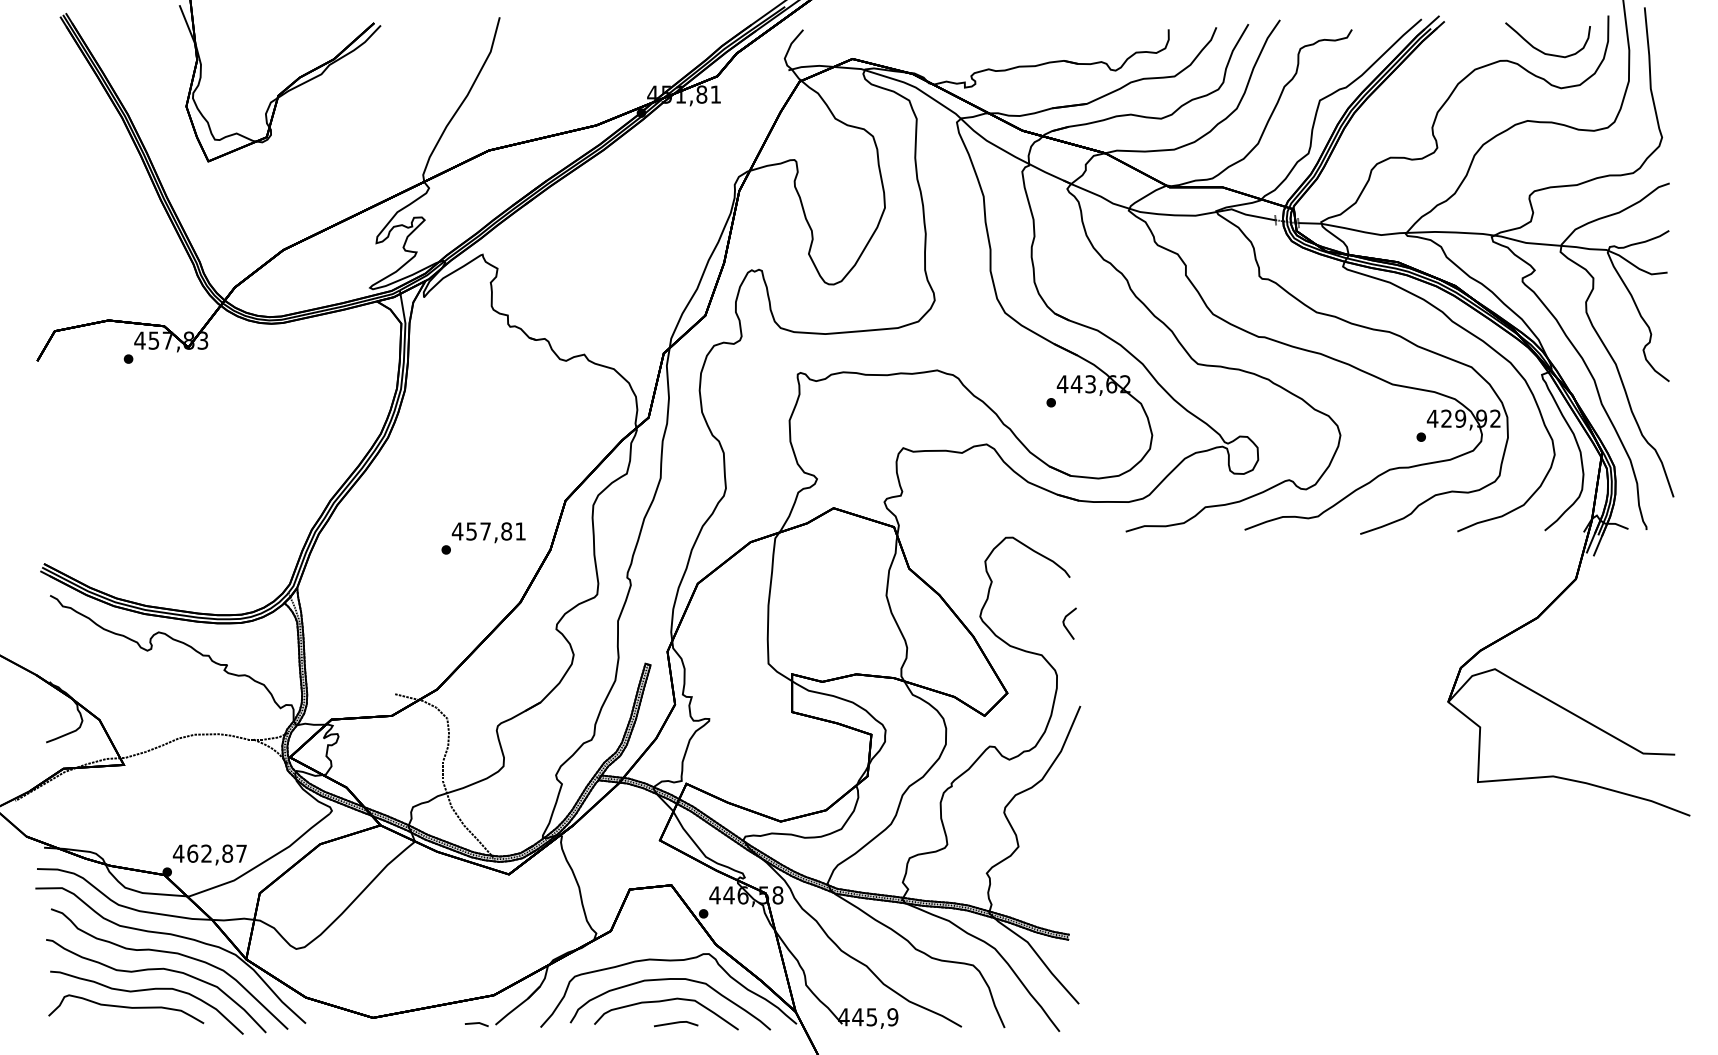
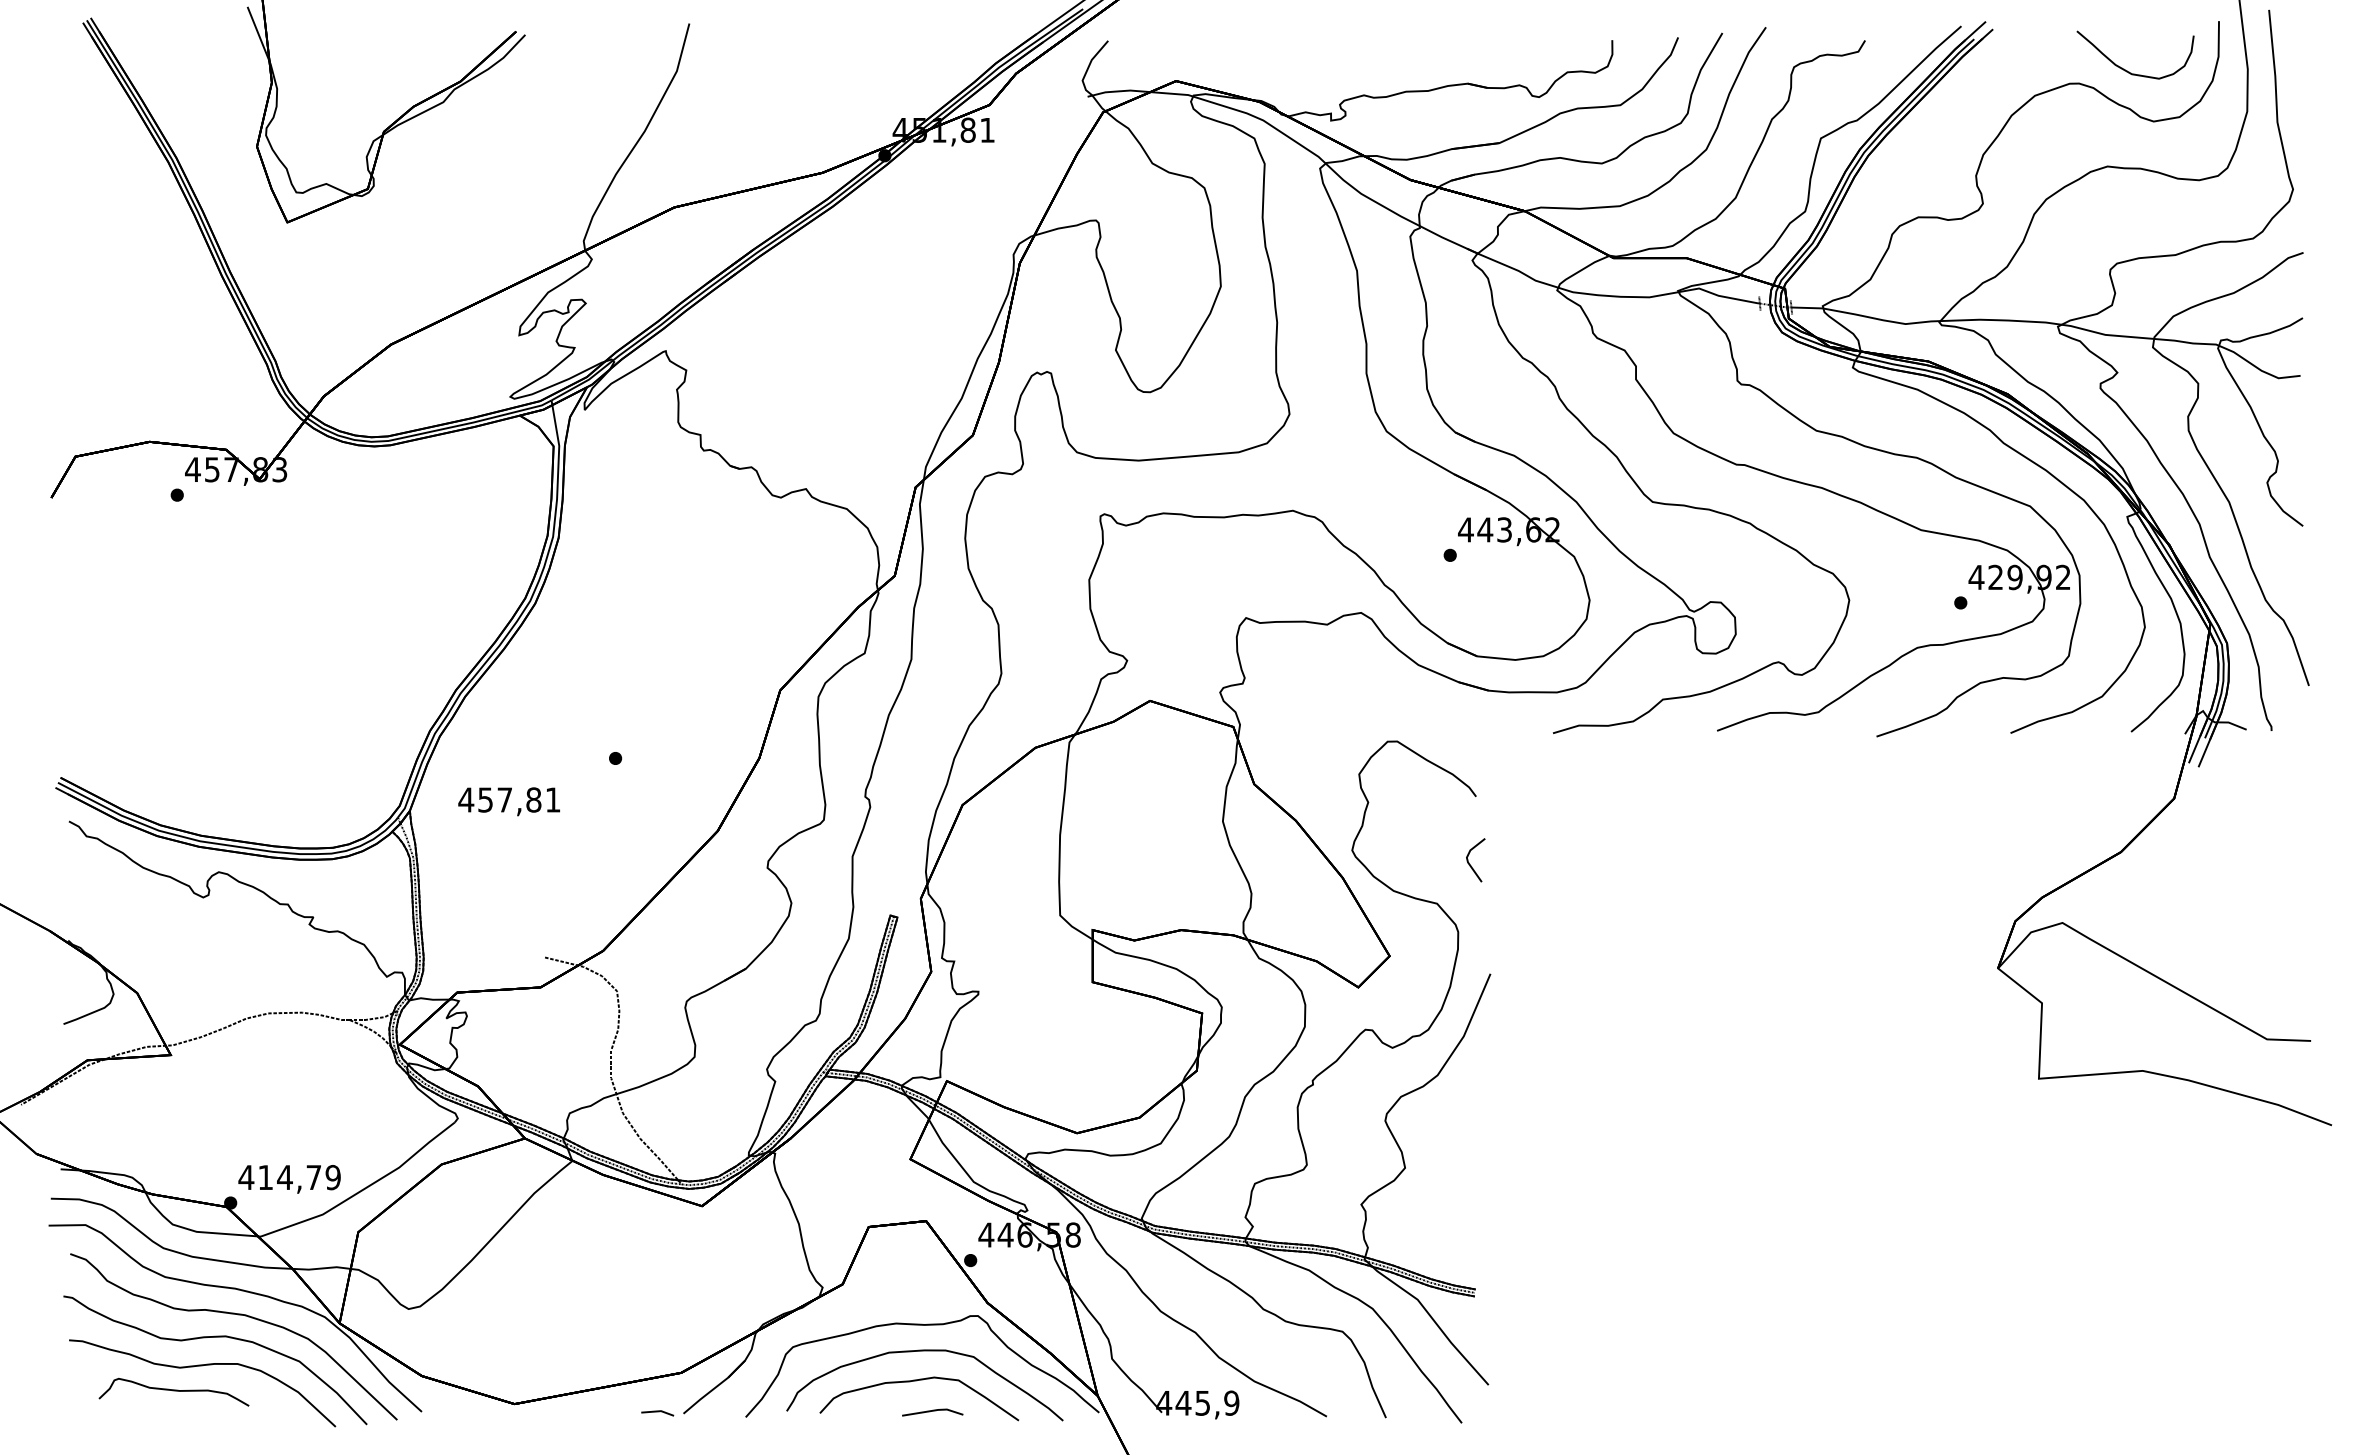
text: (488, 532) -> (508, 801), moved
text: (217, 853) -> (299, 1177), 462,87 -> 414,79
part: (125, 1009) -> (173, 1392), size x0.7

